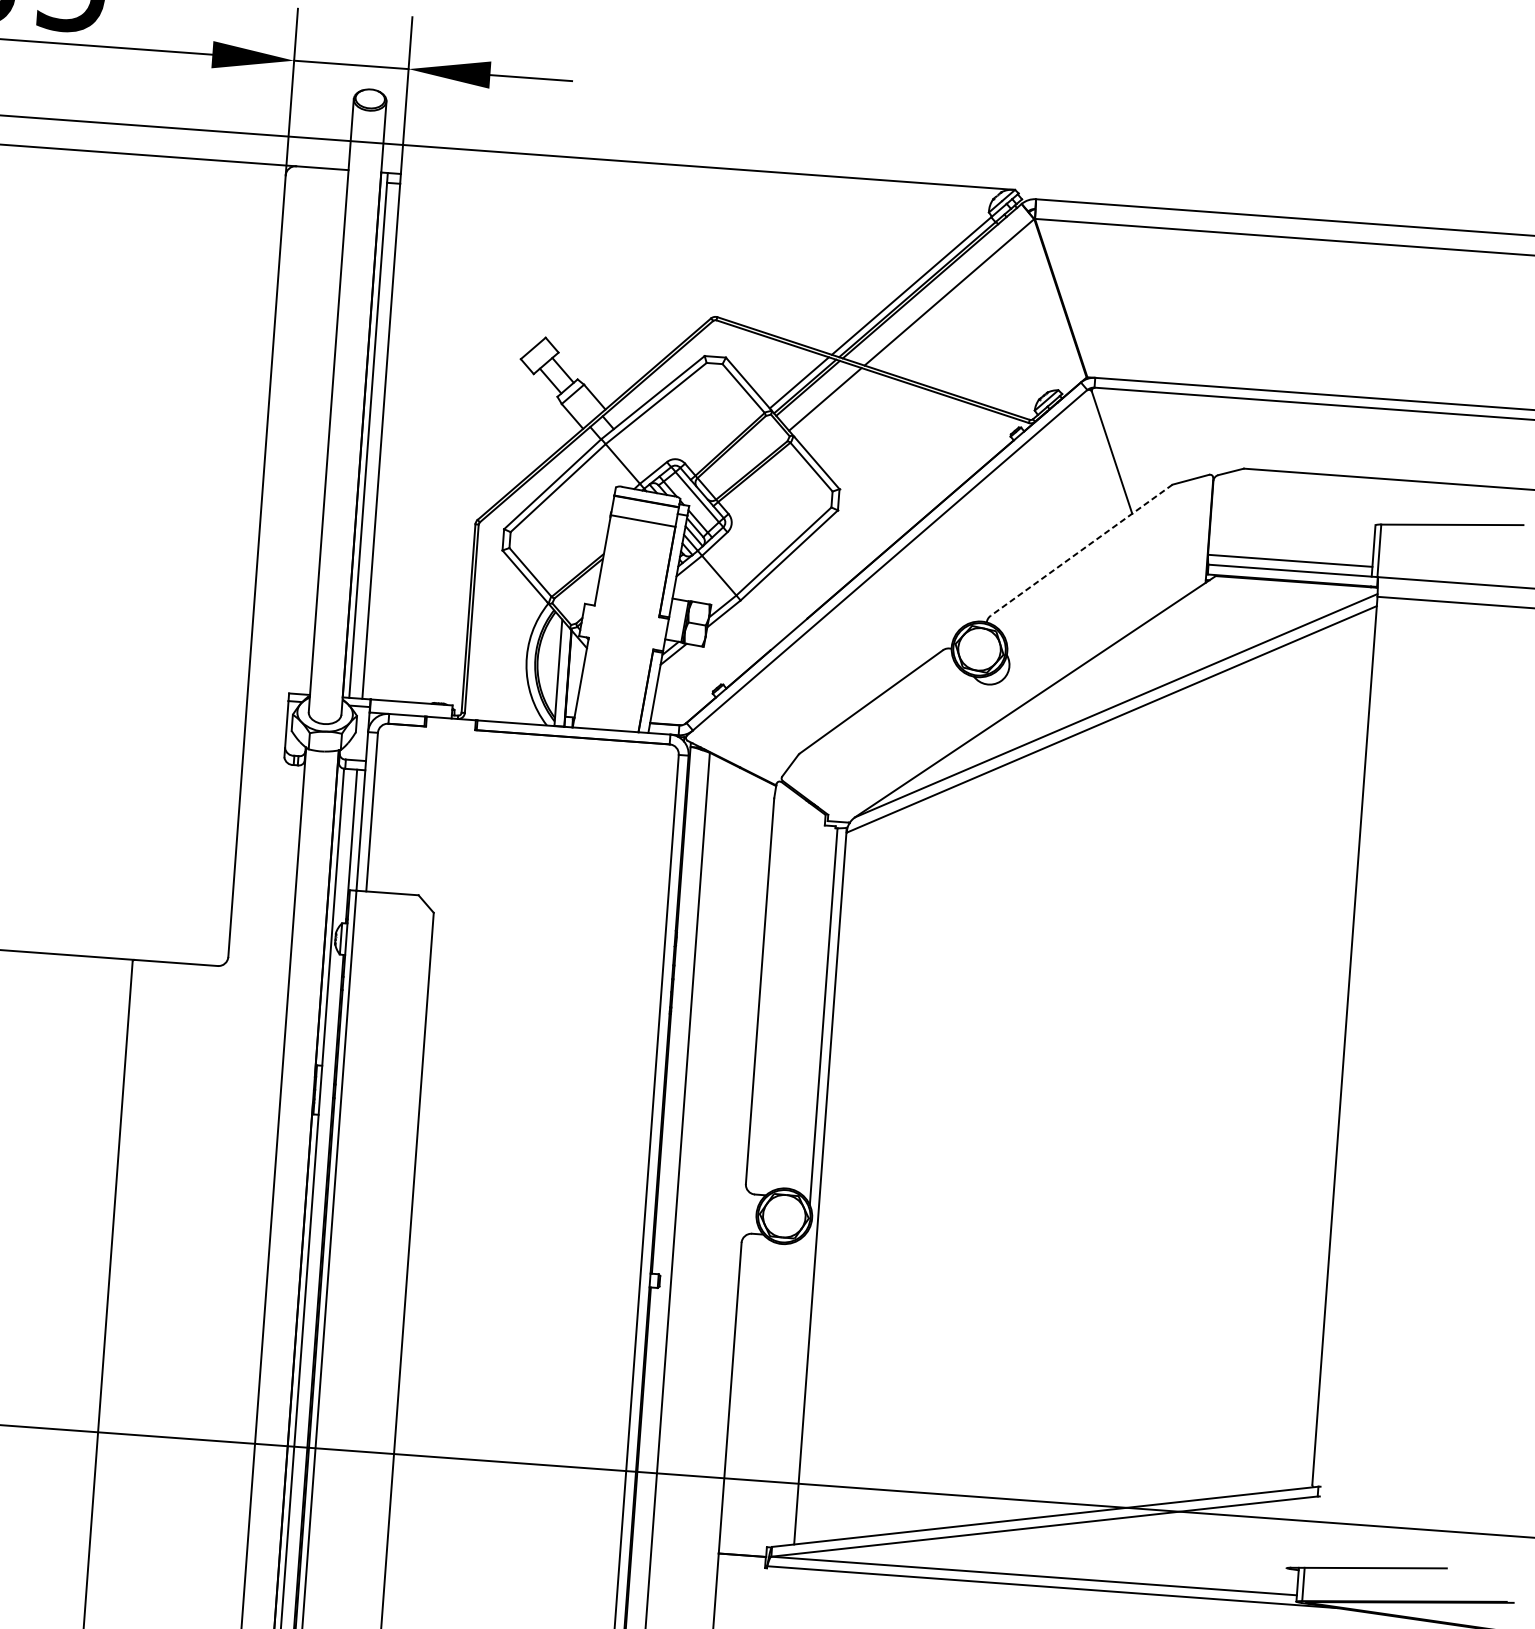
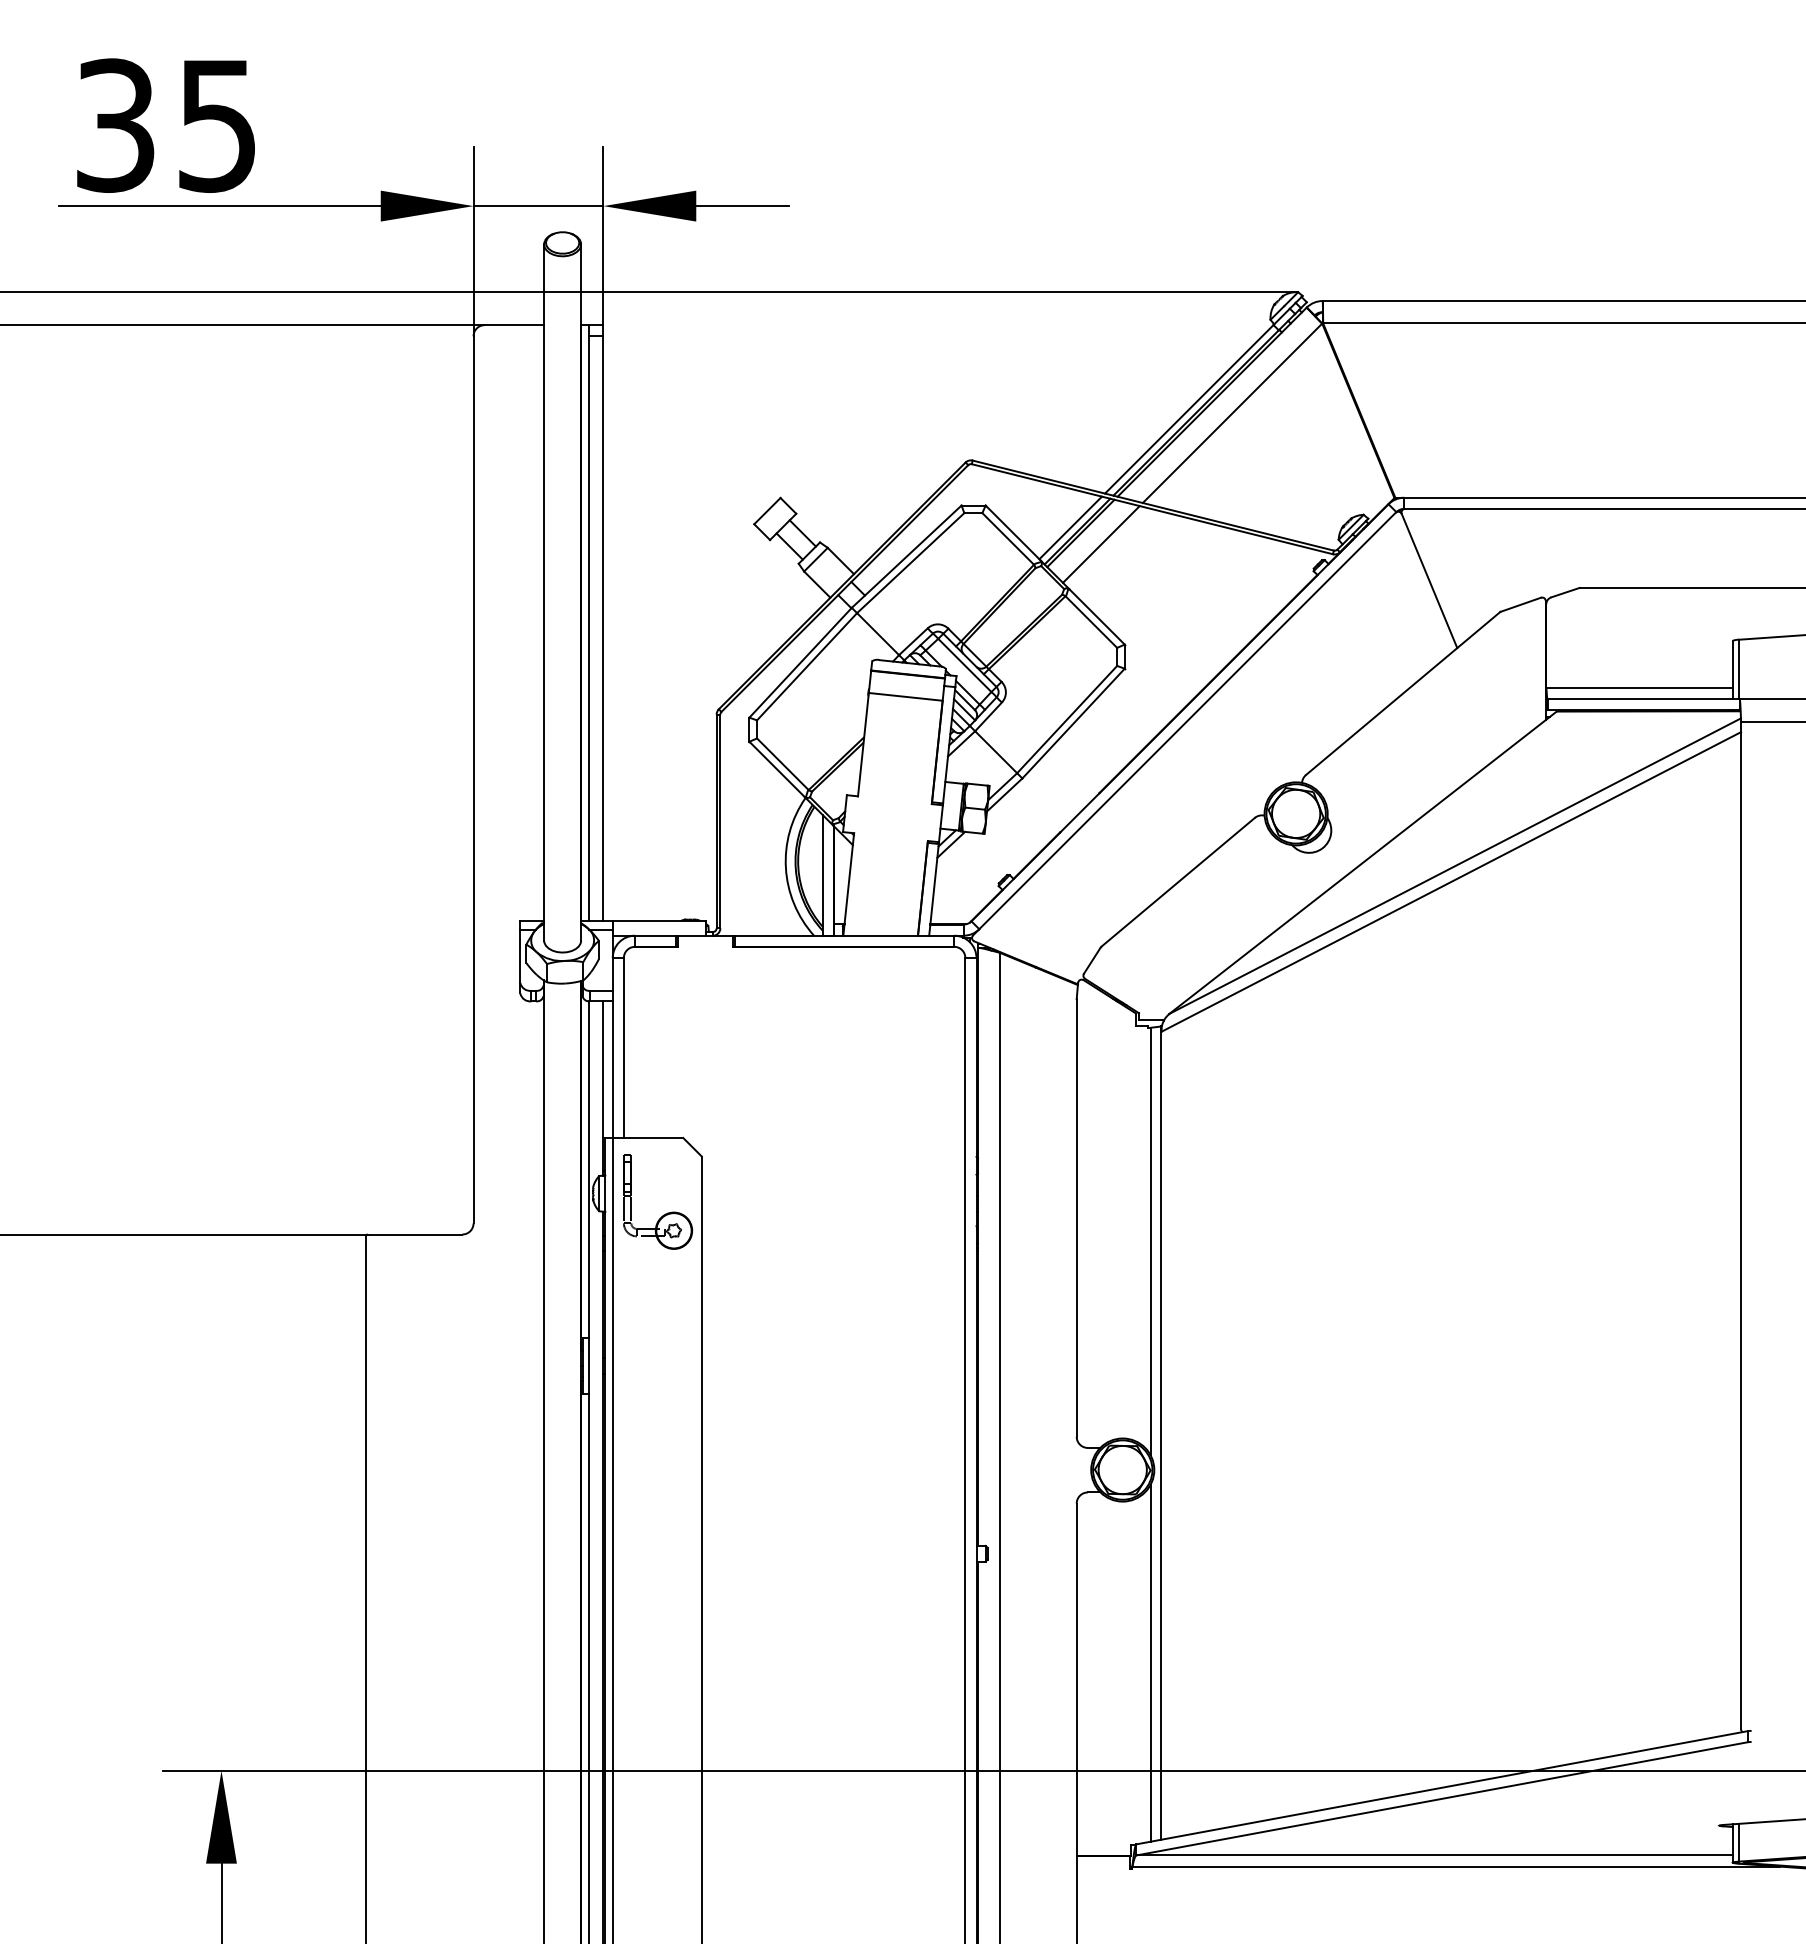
line: (1081, 550) -> (1403, 693), dashed -> solid
part: (398, 960) -> (665, 1213), added
line: (796, 1387) -> (1150, 1662), added

